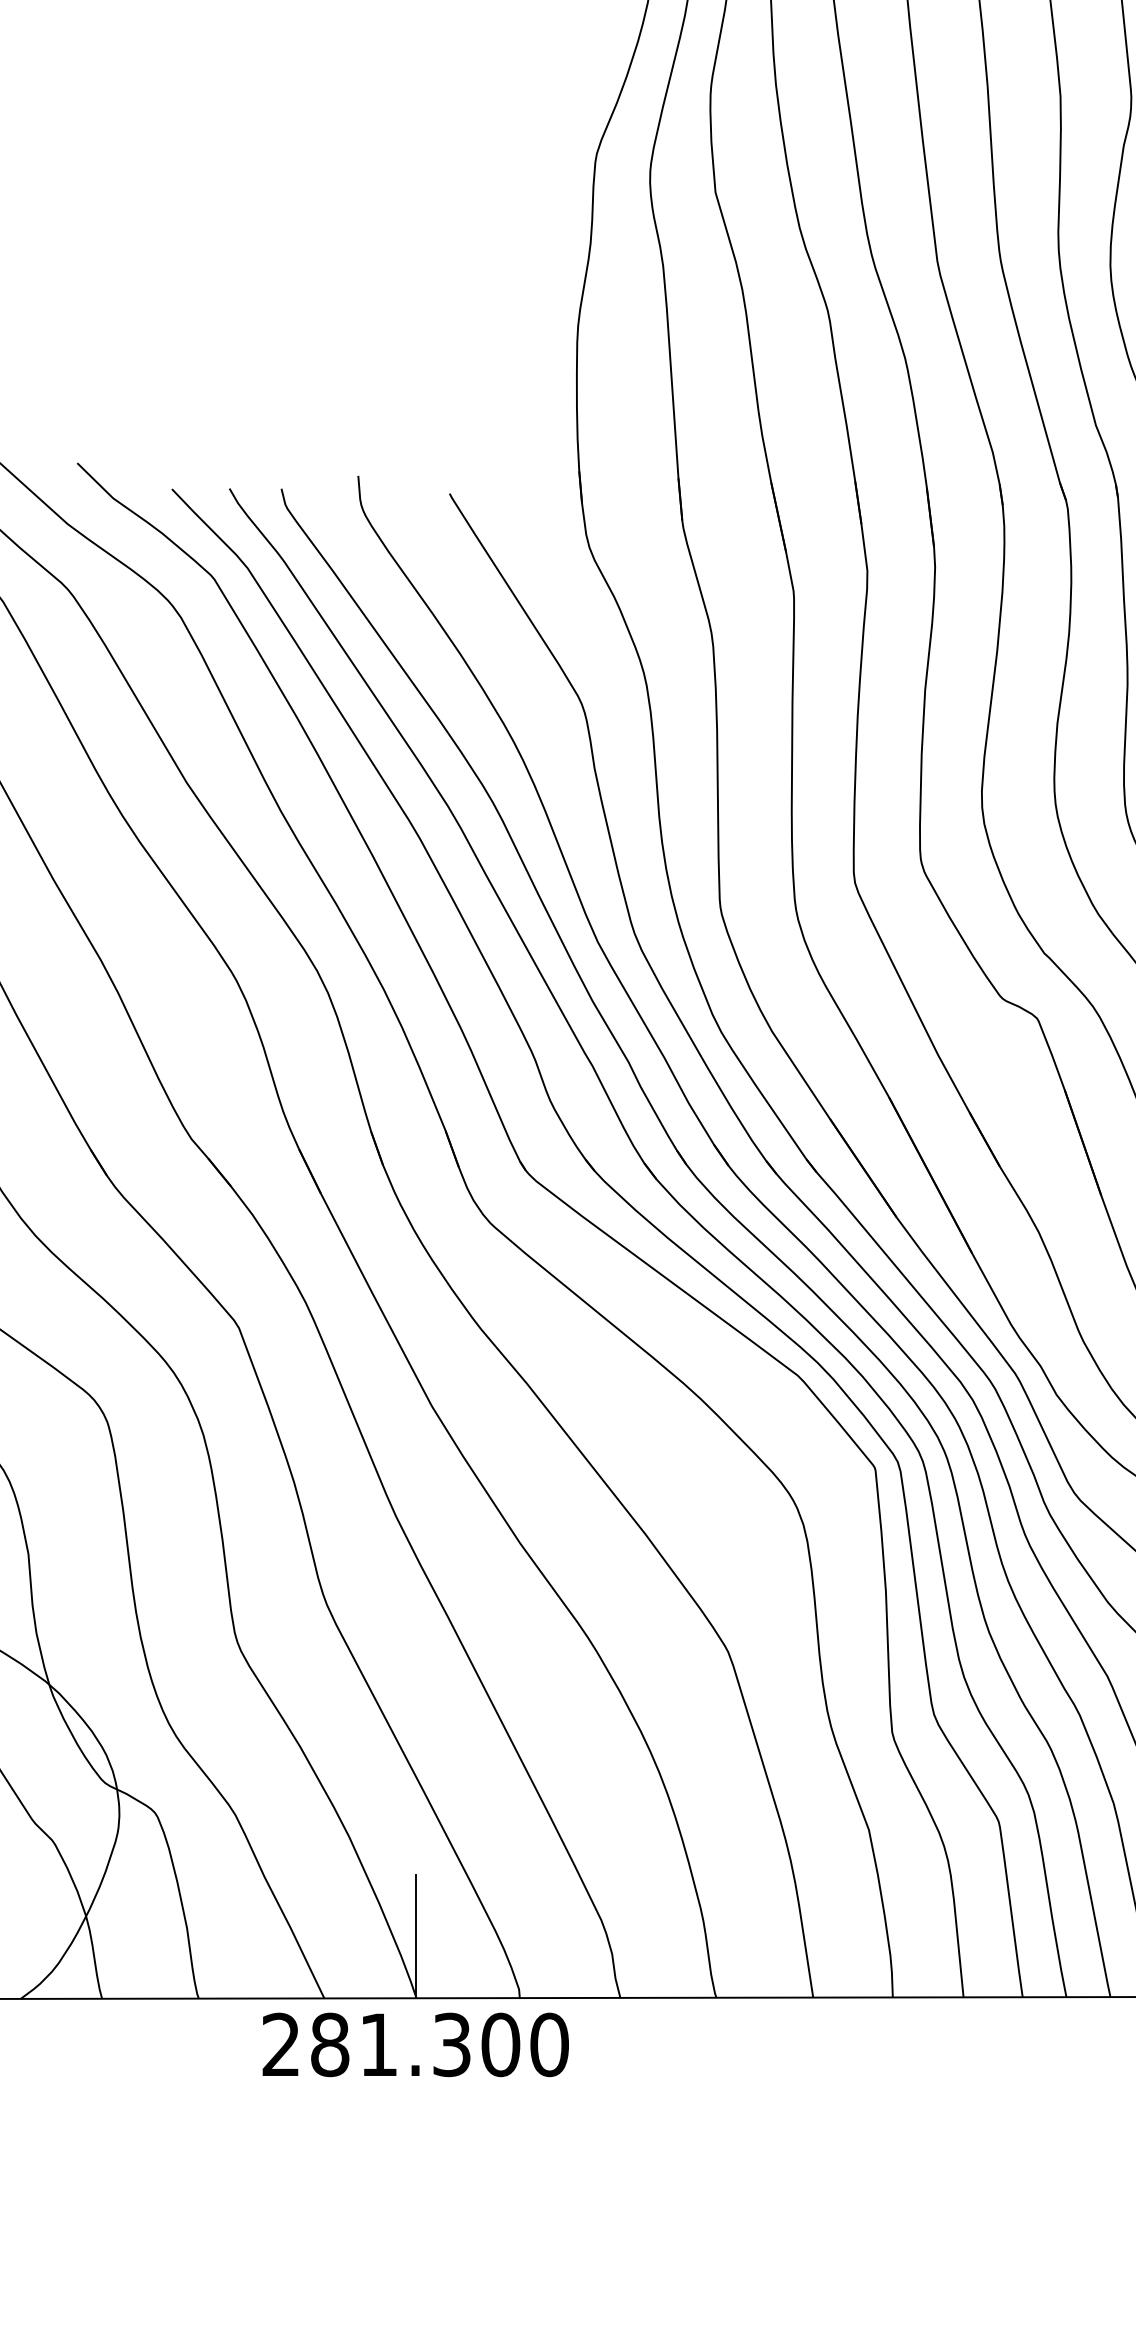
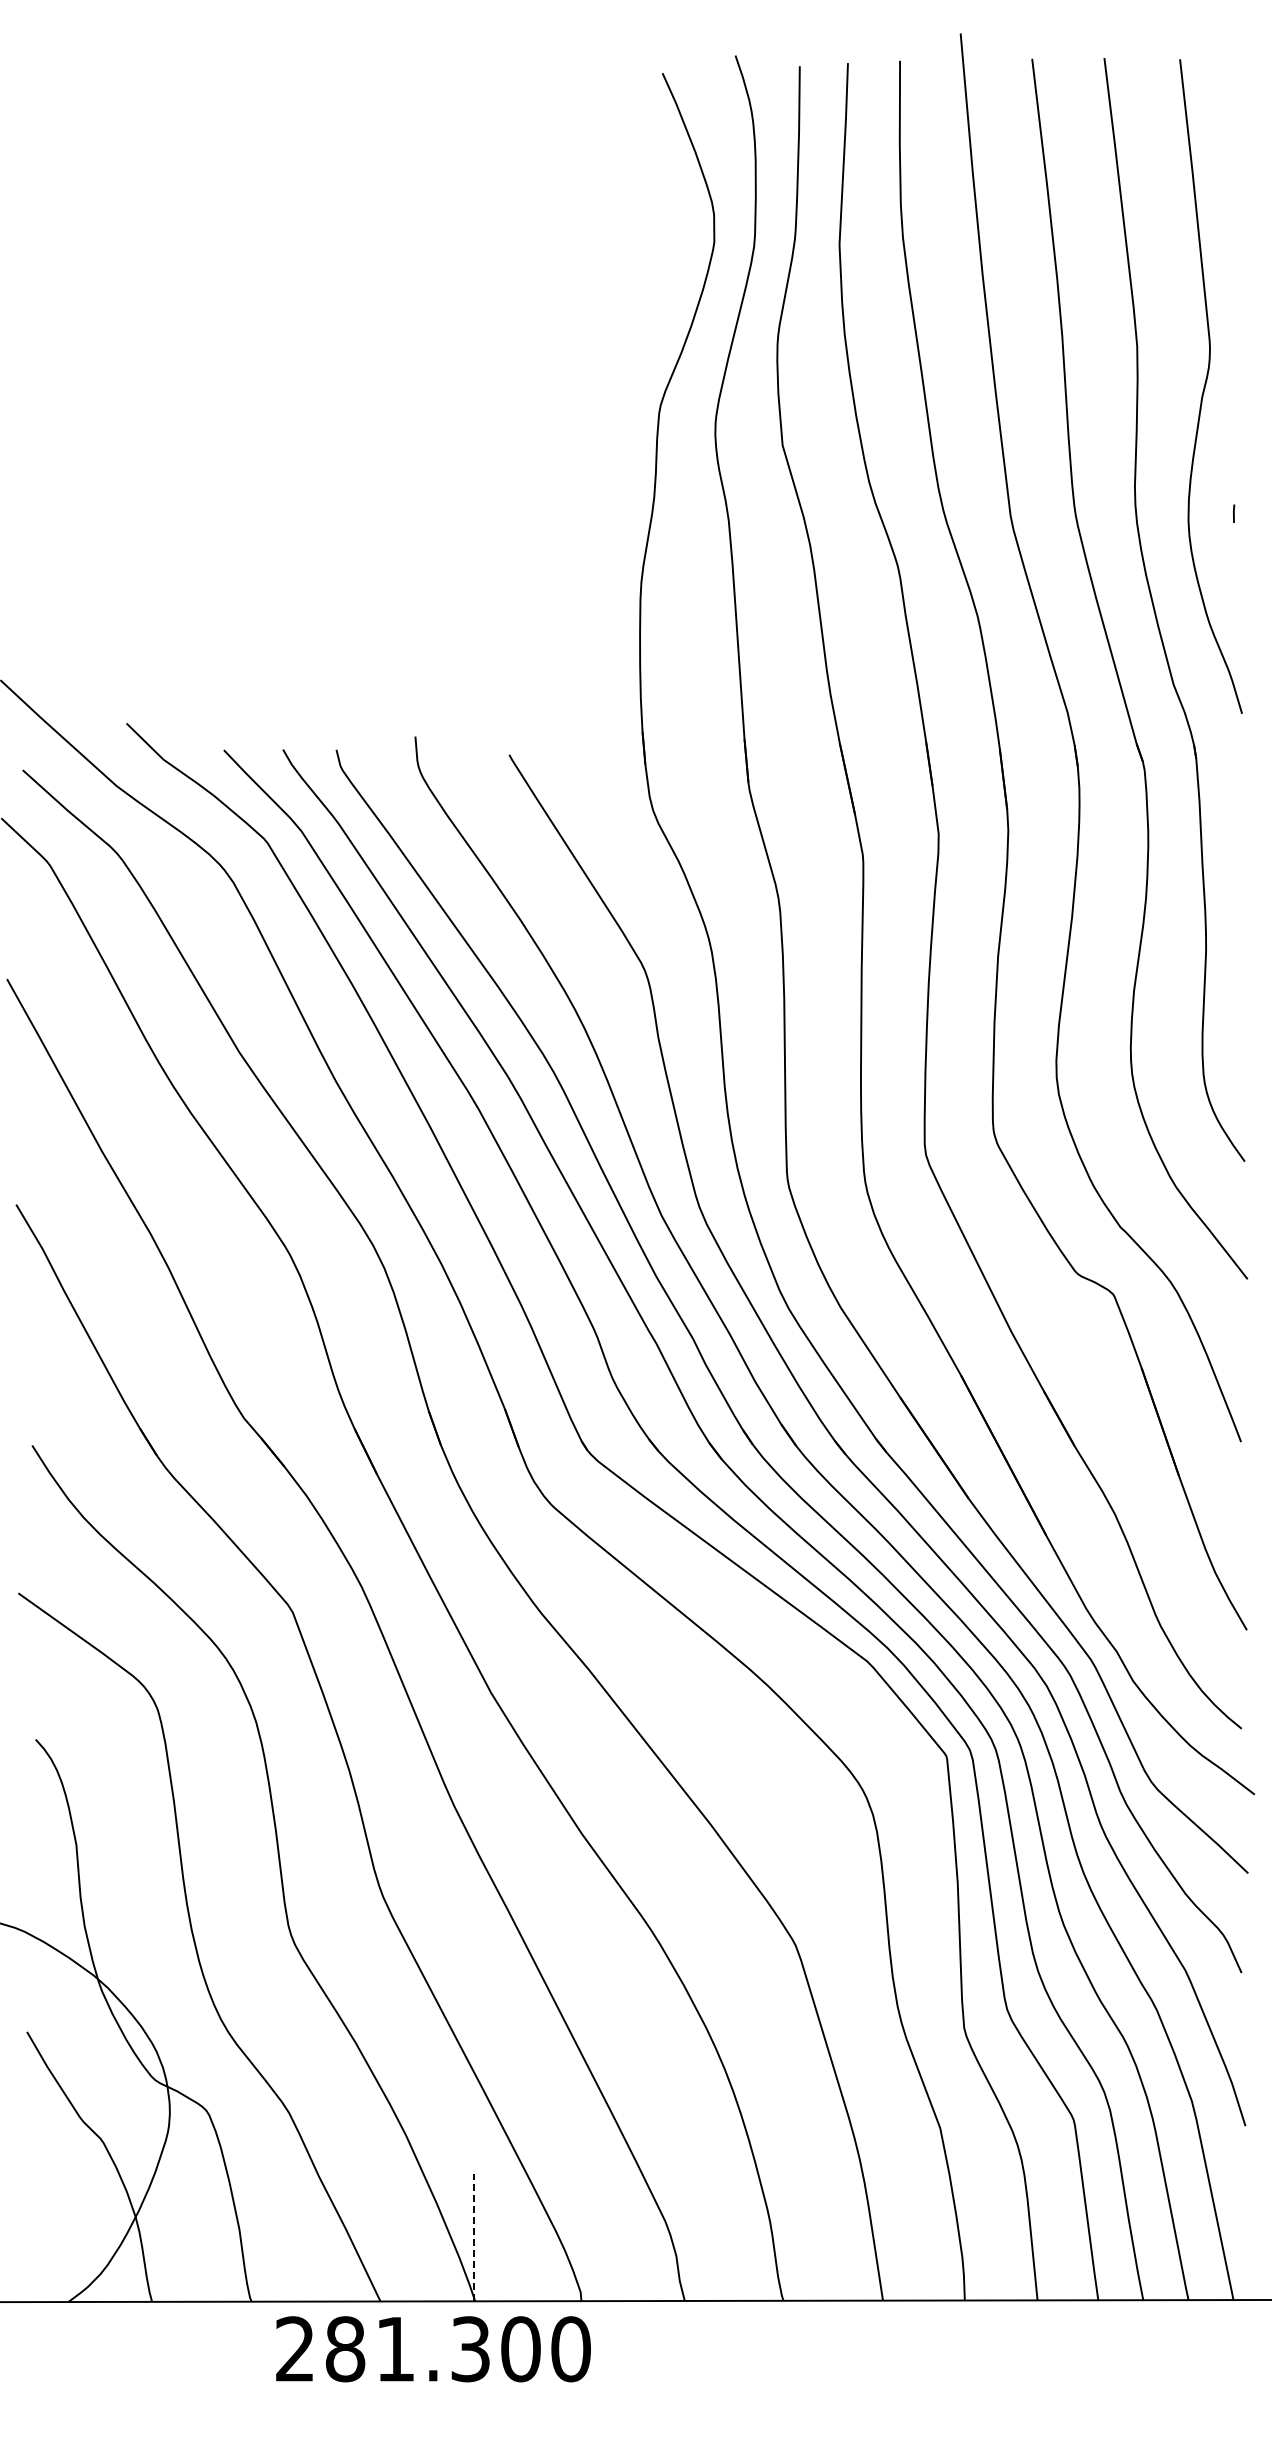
line: (415, 1936) -> (474, 2237), solid -> dashed
text: (415, 2045) -> (433, 2349), moved

